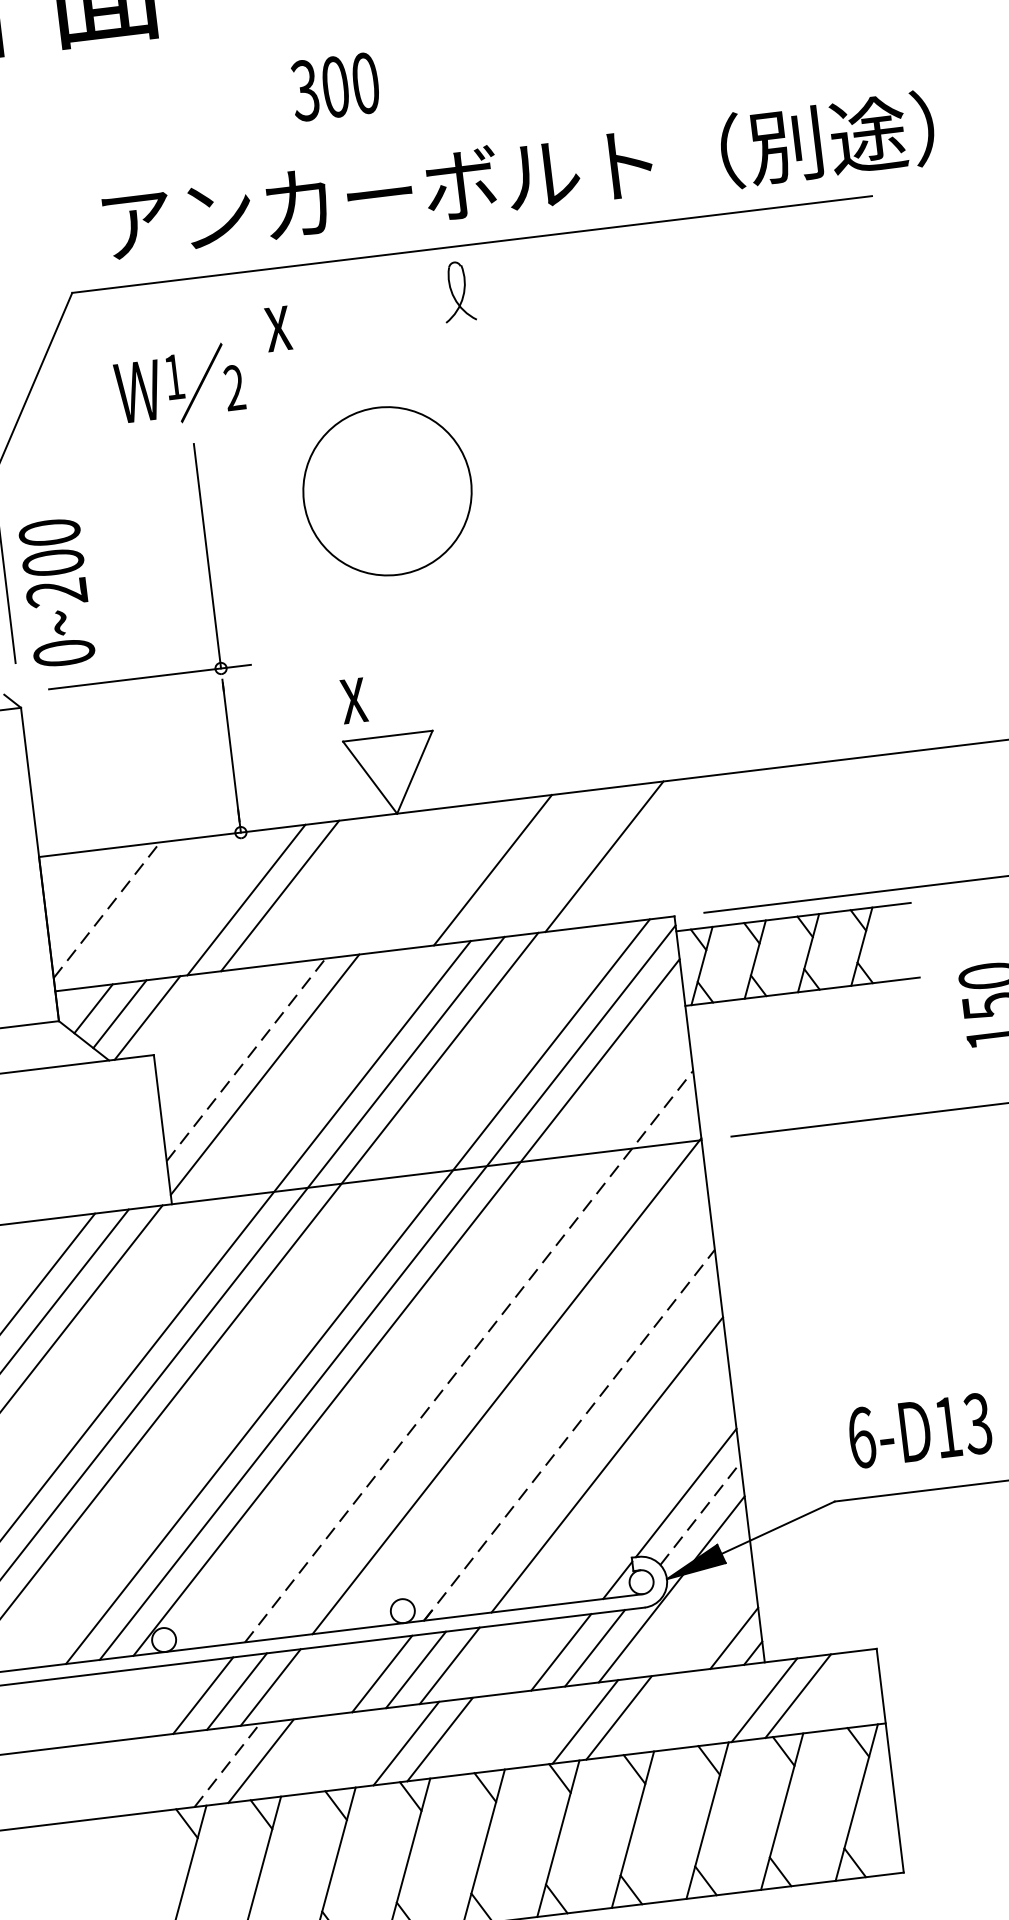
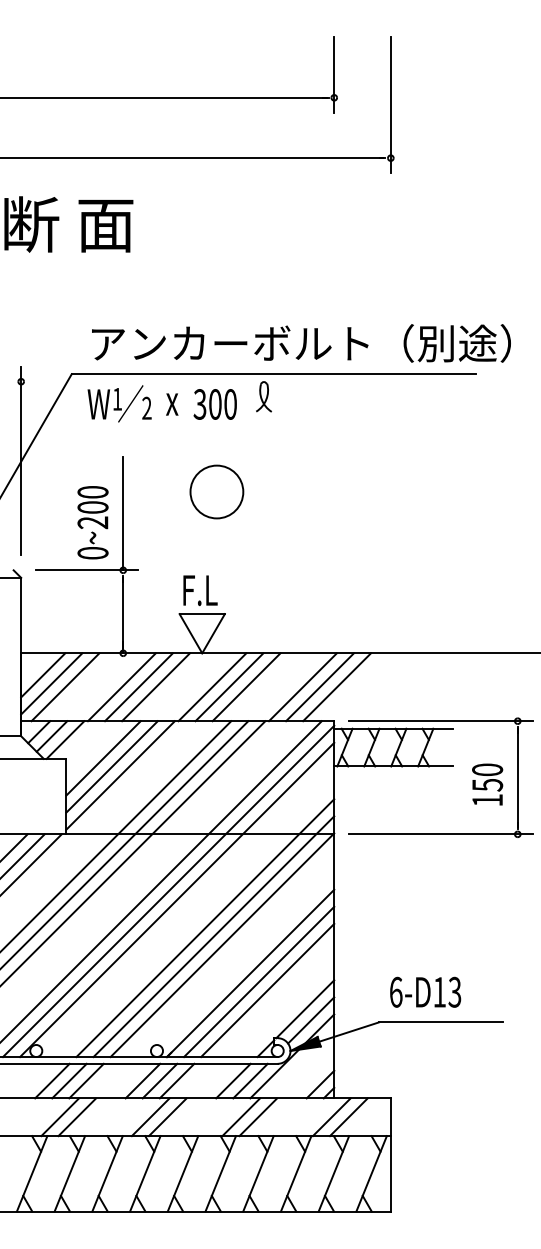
text: (333, 87) -> (214, 404), moved
text: (179, 384) -> (119, 403), moved
circle: (386, 490) -> (216, 491), size x0.62
text: (55, 592) -> (92, 522), moved
text: (376, 690) -> (199, 590), x -> F.L
line: (672, 848) -> (337, 687), added
line: (637, 853) -> (319, 687), added
line: (459, 874) -> (229, 687), added
line: (425, 878) -> (212, 687), added
line: (312, 892) -> (155, 687), added
line: (88, 895) -> (43, 675), added
line: (108, 909) -> (52, 683), dashed -> solid
line: (134, 914) -> (65, 687), added
line: (227, 1045) -> (103, 758), added
line: (246, 1059) -> (112, 766), dashed -> solid
line: (469, 1355) -> (205, 927), dashed -> solid
line: (487, 1371) -> (213, 936), added
line: (569, 1435) -> (250, 973), dashed -> solid
line: (588, 1449) -> (259, 981), added
line: (701, 1513) -> (311, 1020), dashed -> solid
line: (227, 1765) -> (60, 1117), dashed -> solid

